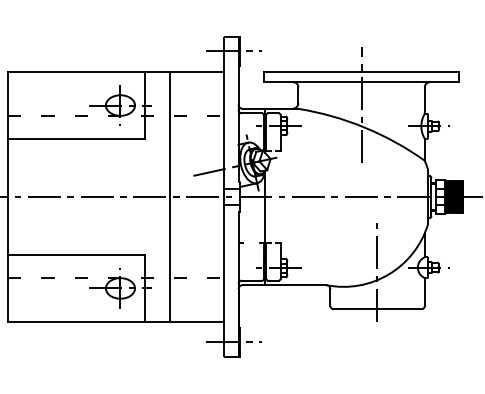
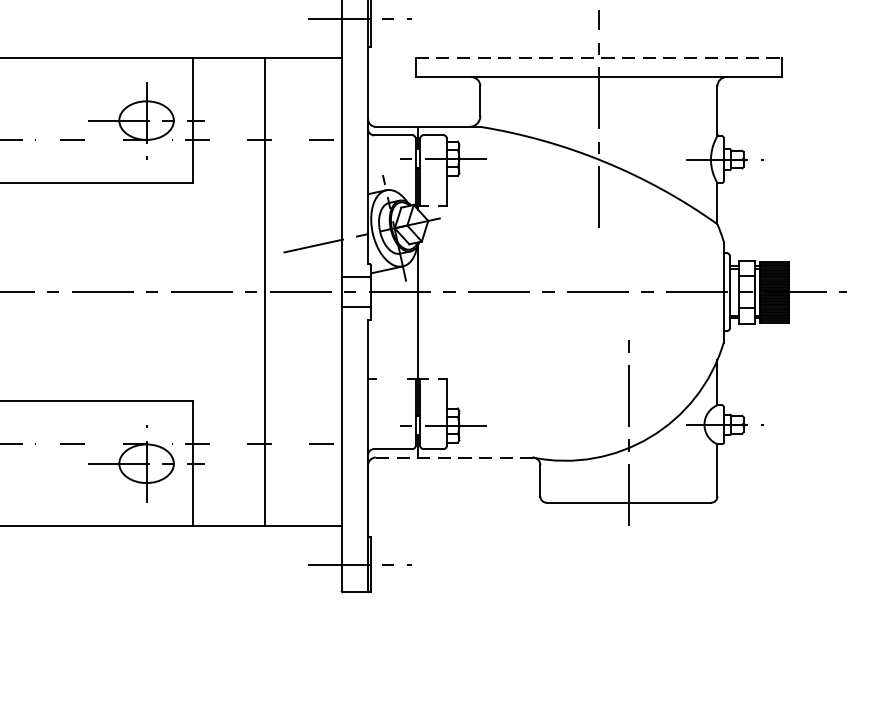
line: (361, 72) -> (598, 58), solid -> dashed
line: (170, 196) -> (264, 291), moved
line: (284, 285) -> (454, 458), solid -> dashed

